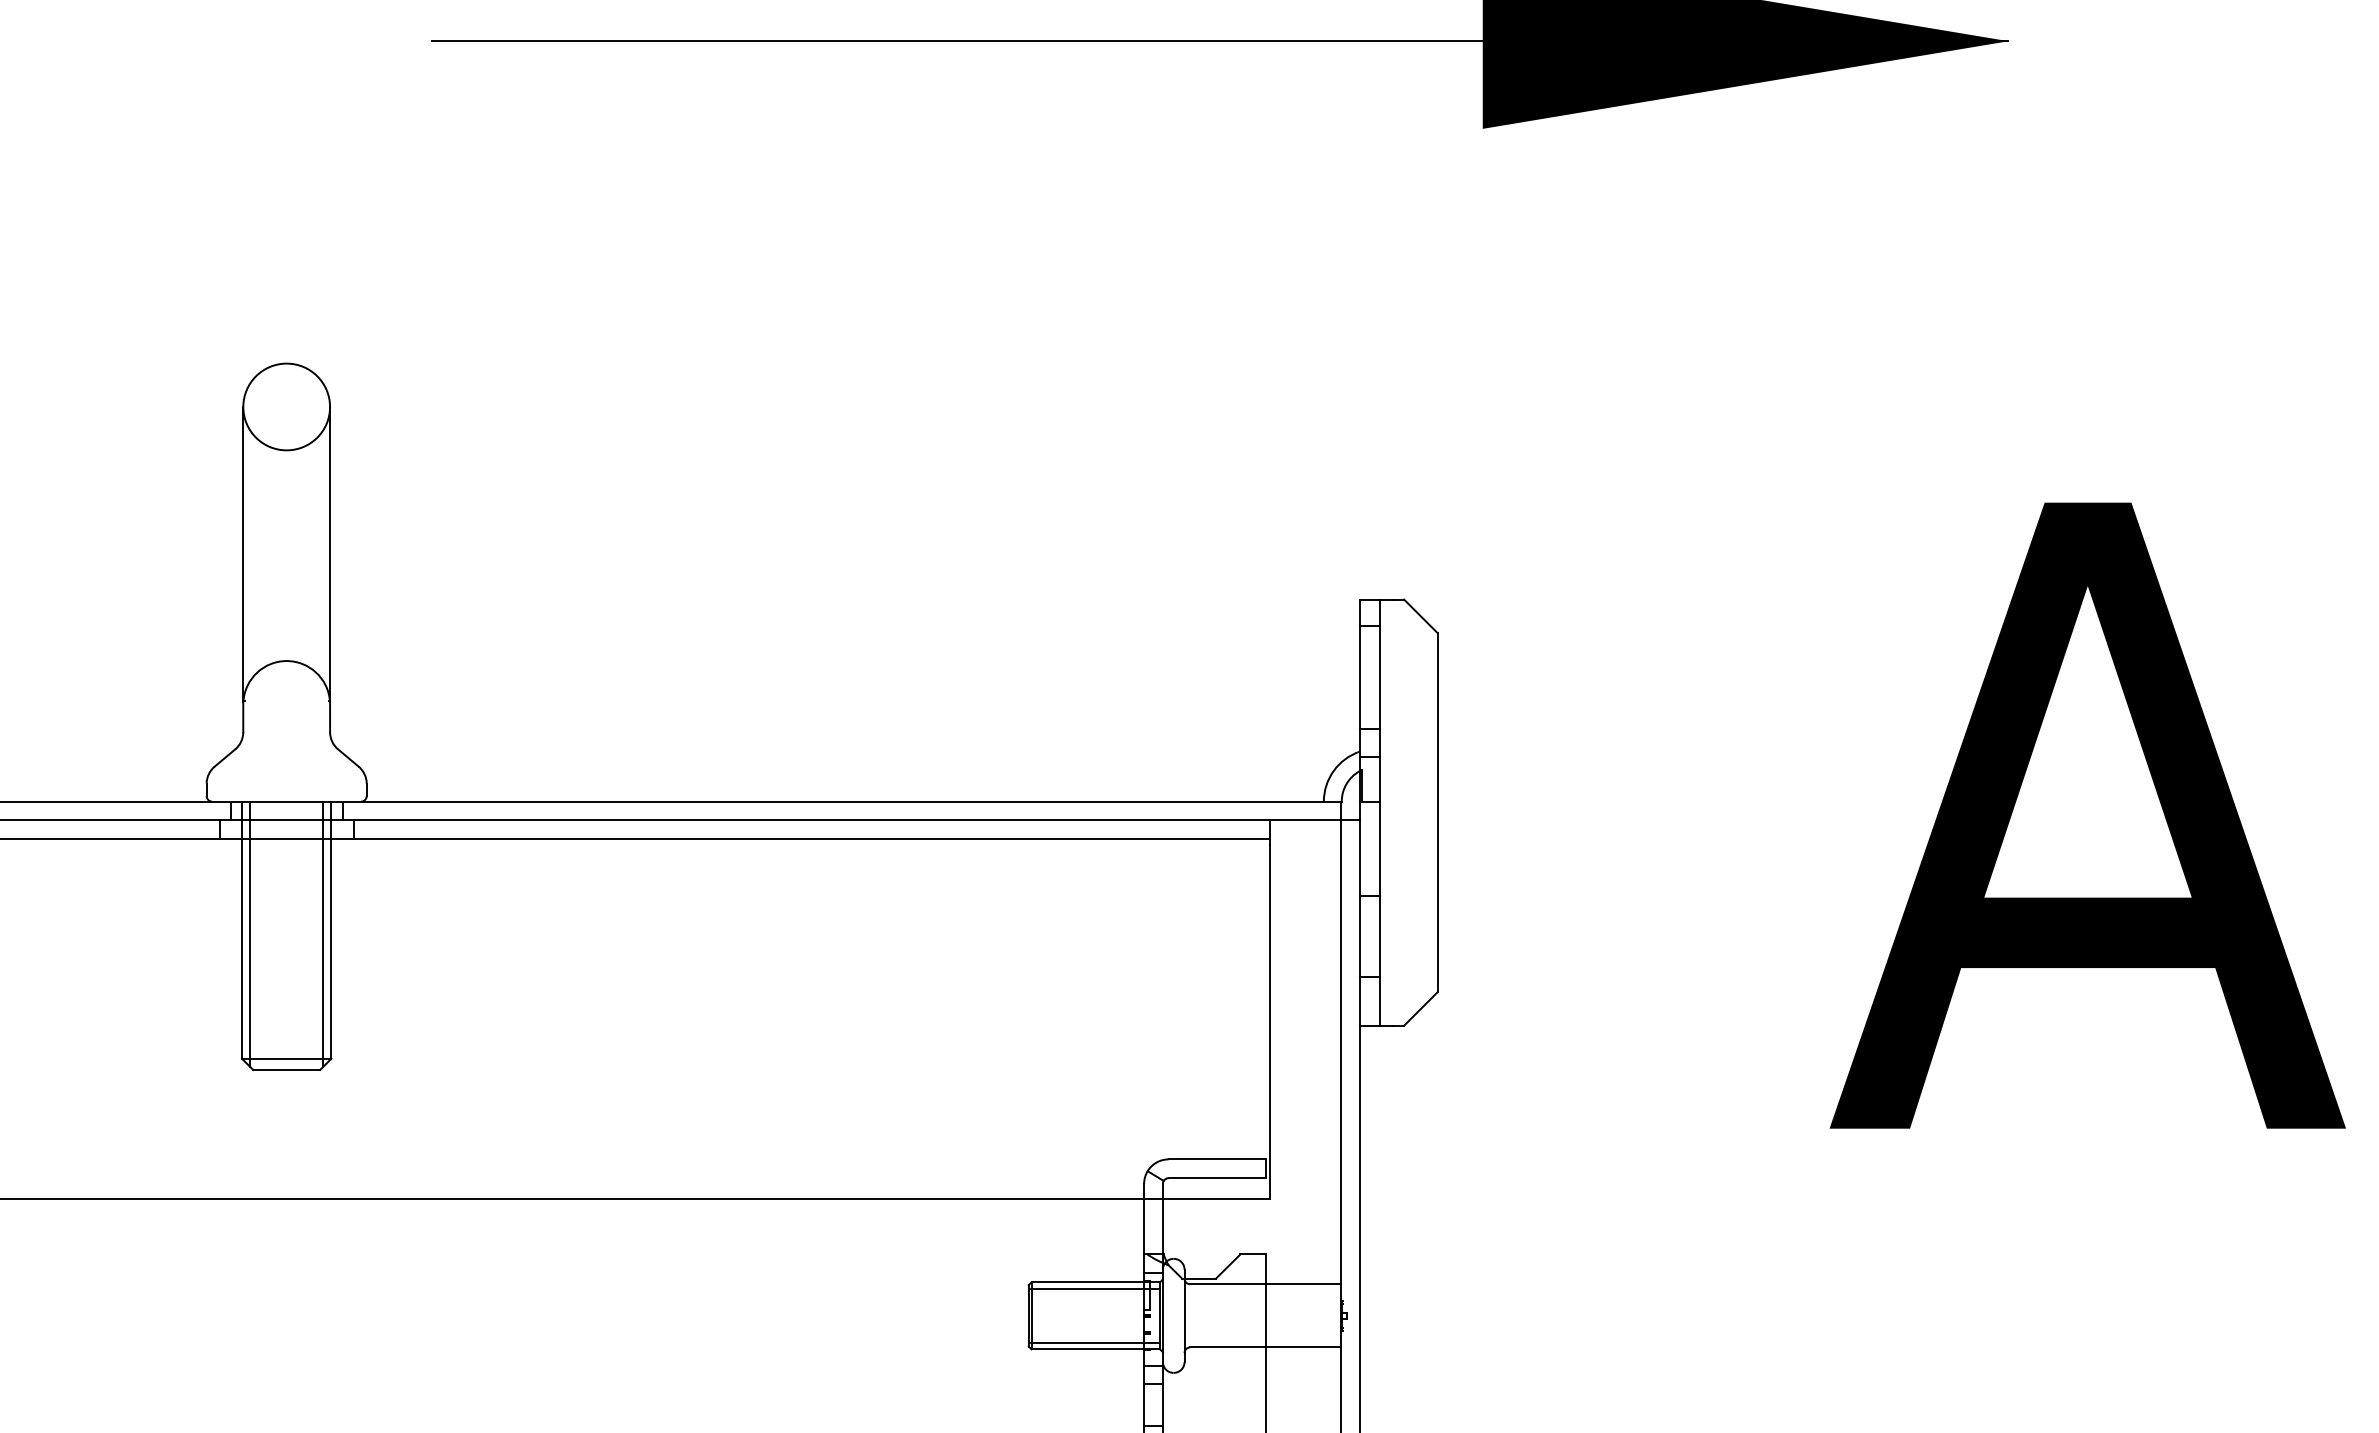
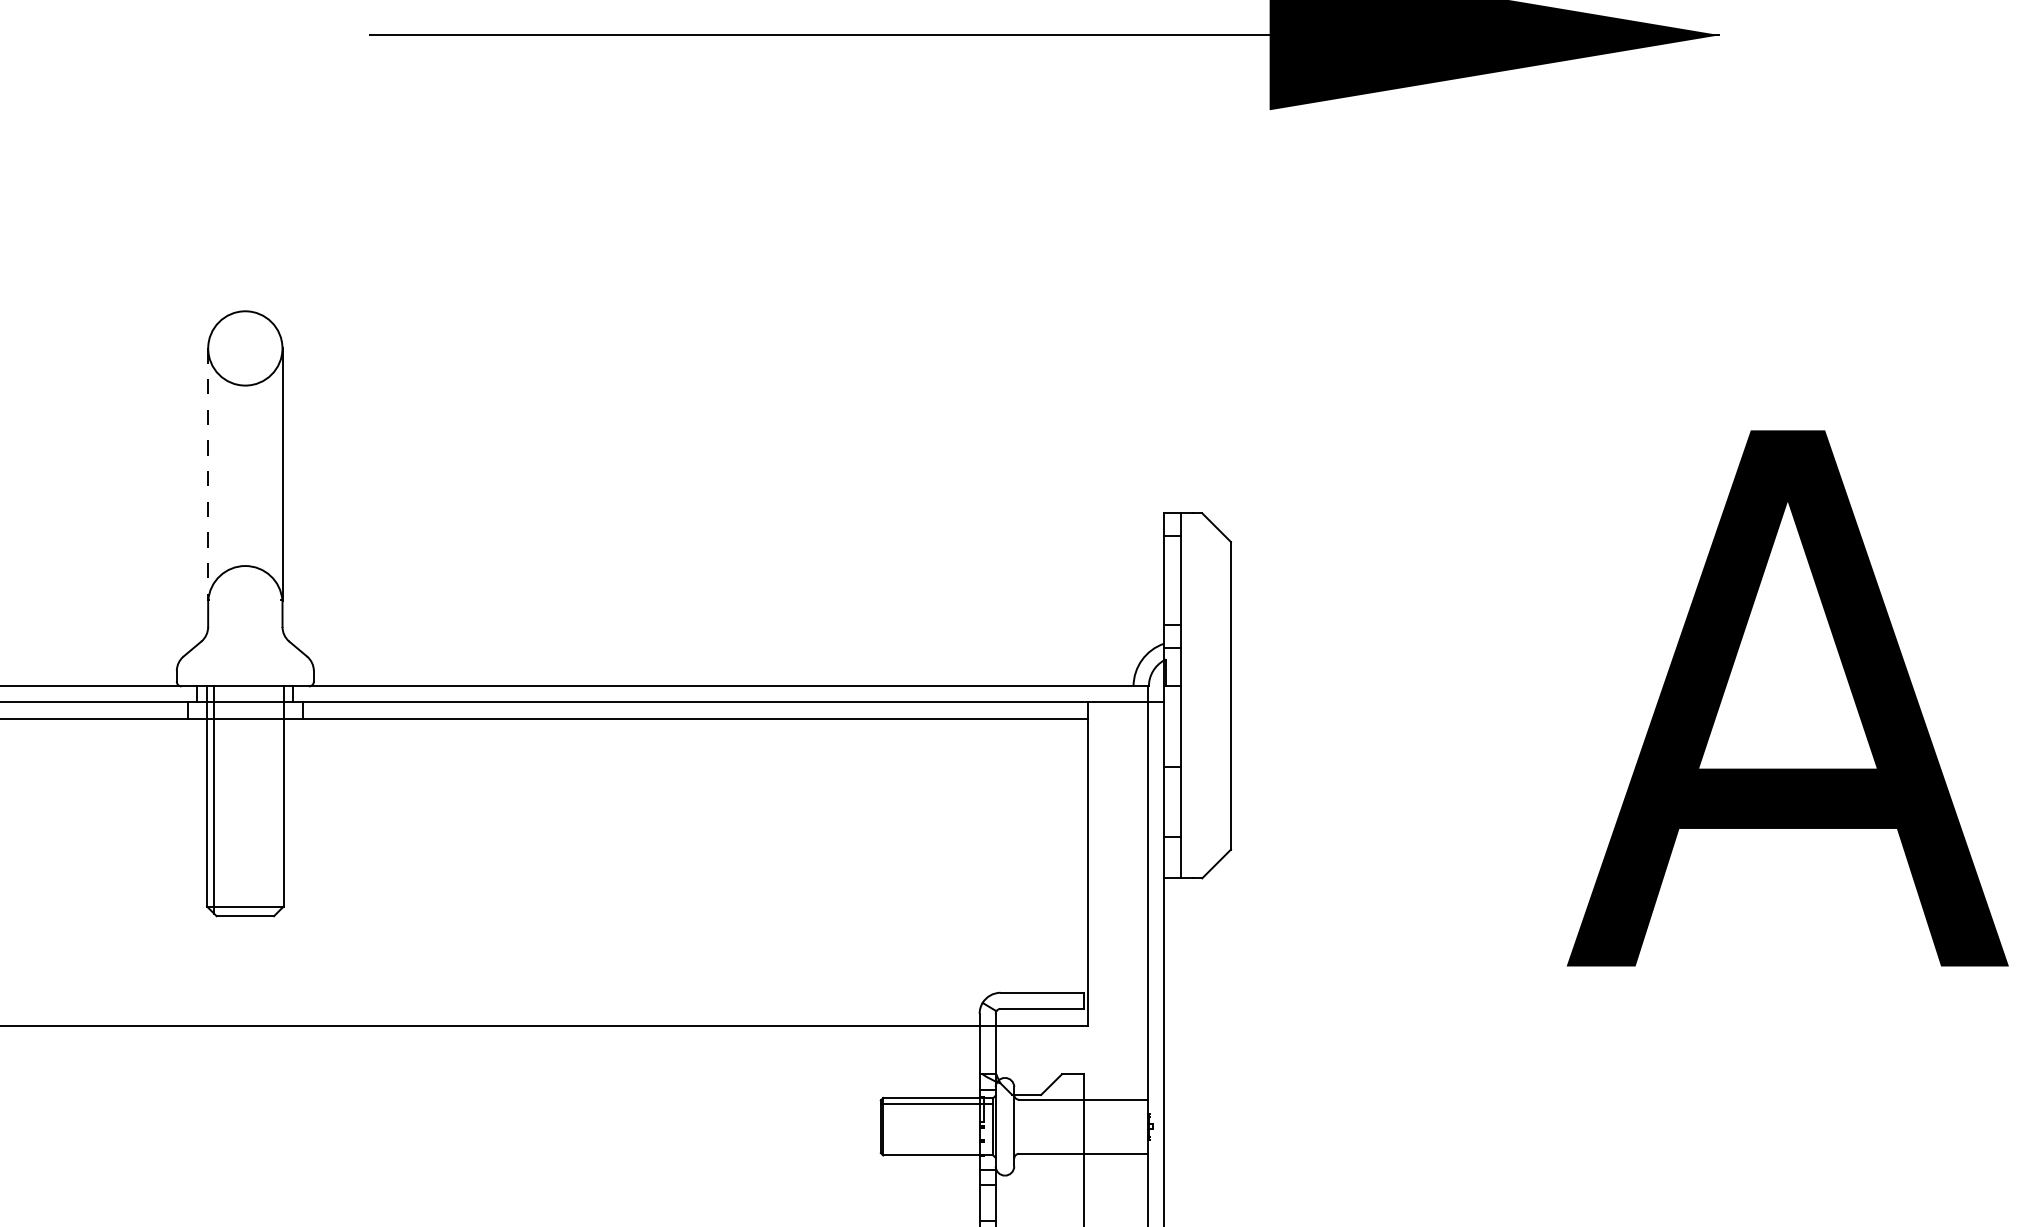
line: (243, 555) -> (208, 475), solid -> dashed
line: (323, 933) -> (276, 799), removed
line: (1093, 1342) -> (936, 1149), removed

